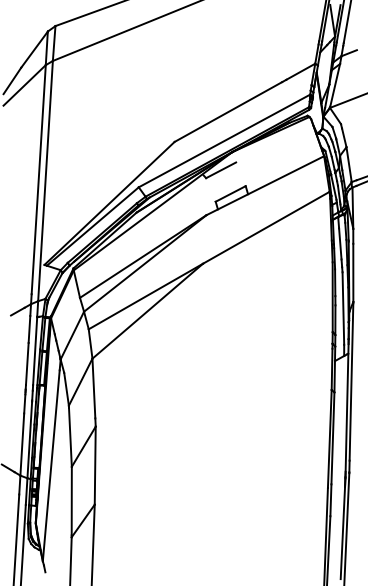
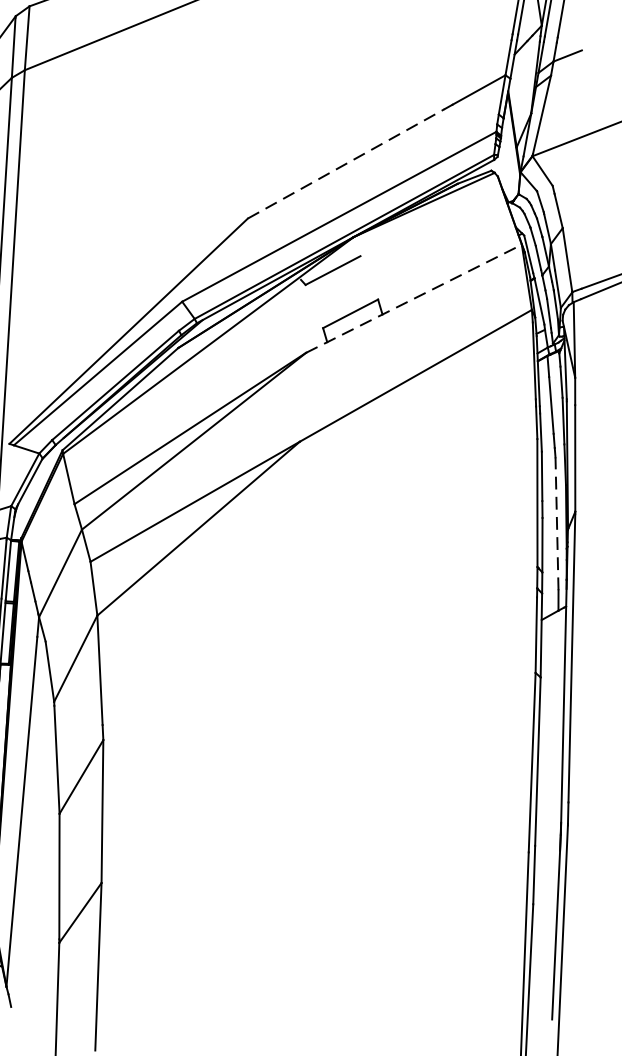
line: (228, 111) -> (346, 162), solid -> dashed
line: (265, 185) -> (414, 298), solid -> dashed
line: (343, 308) -> (557, 523), solid -> dashed

